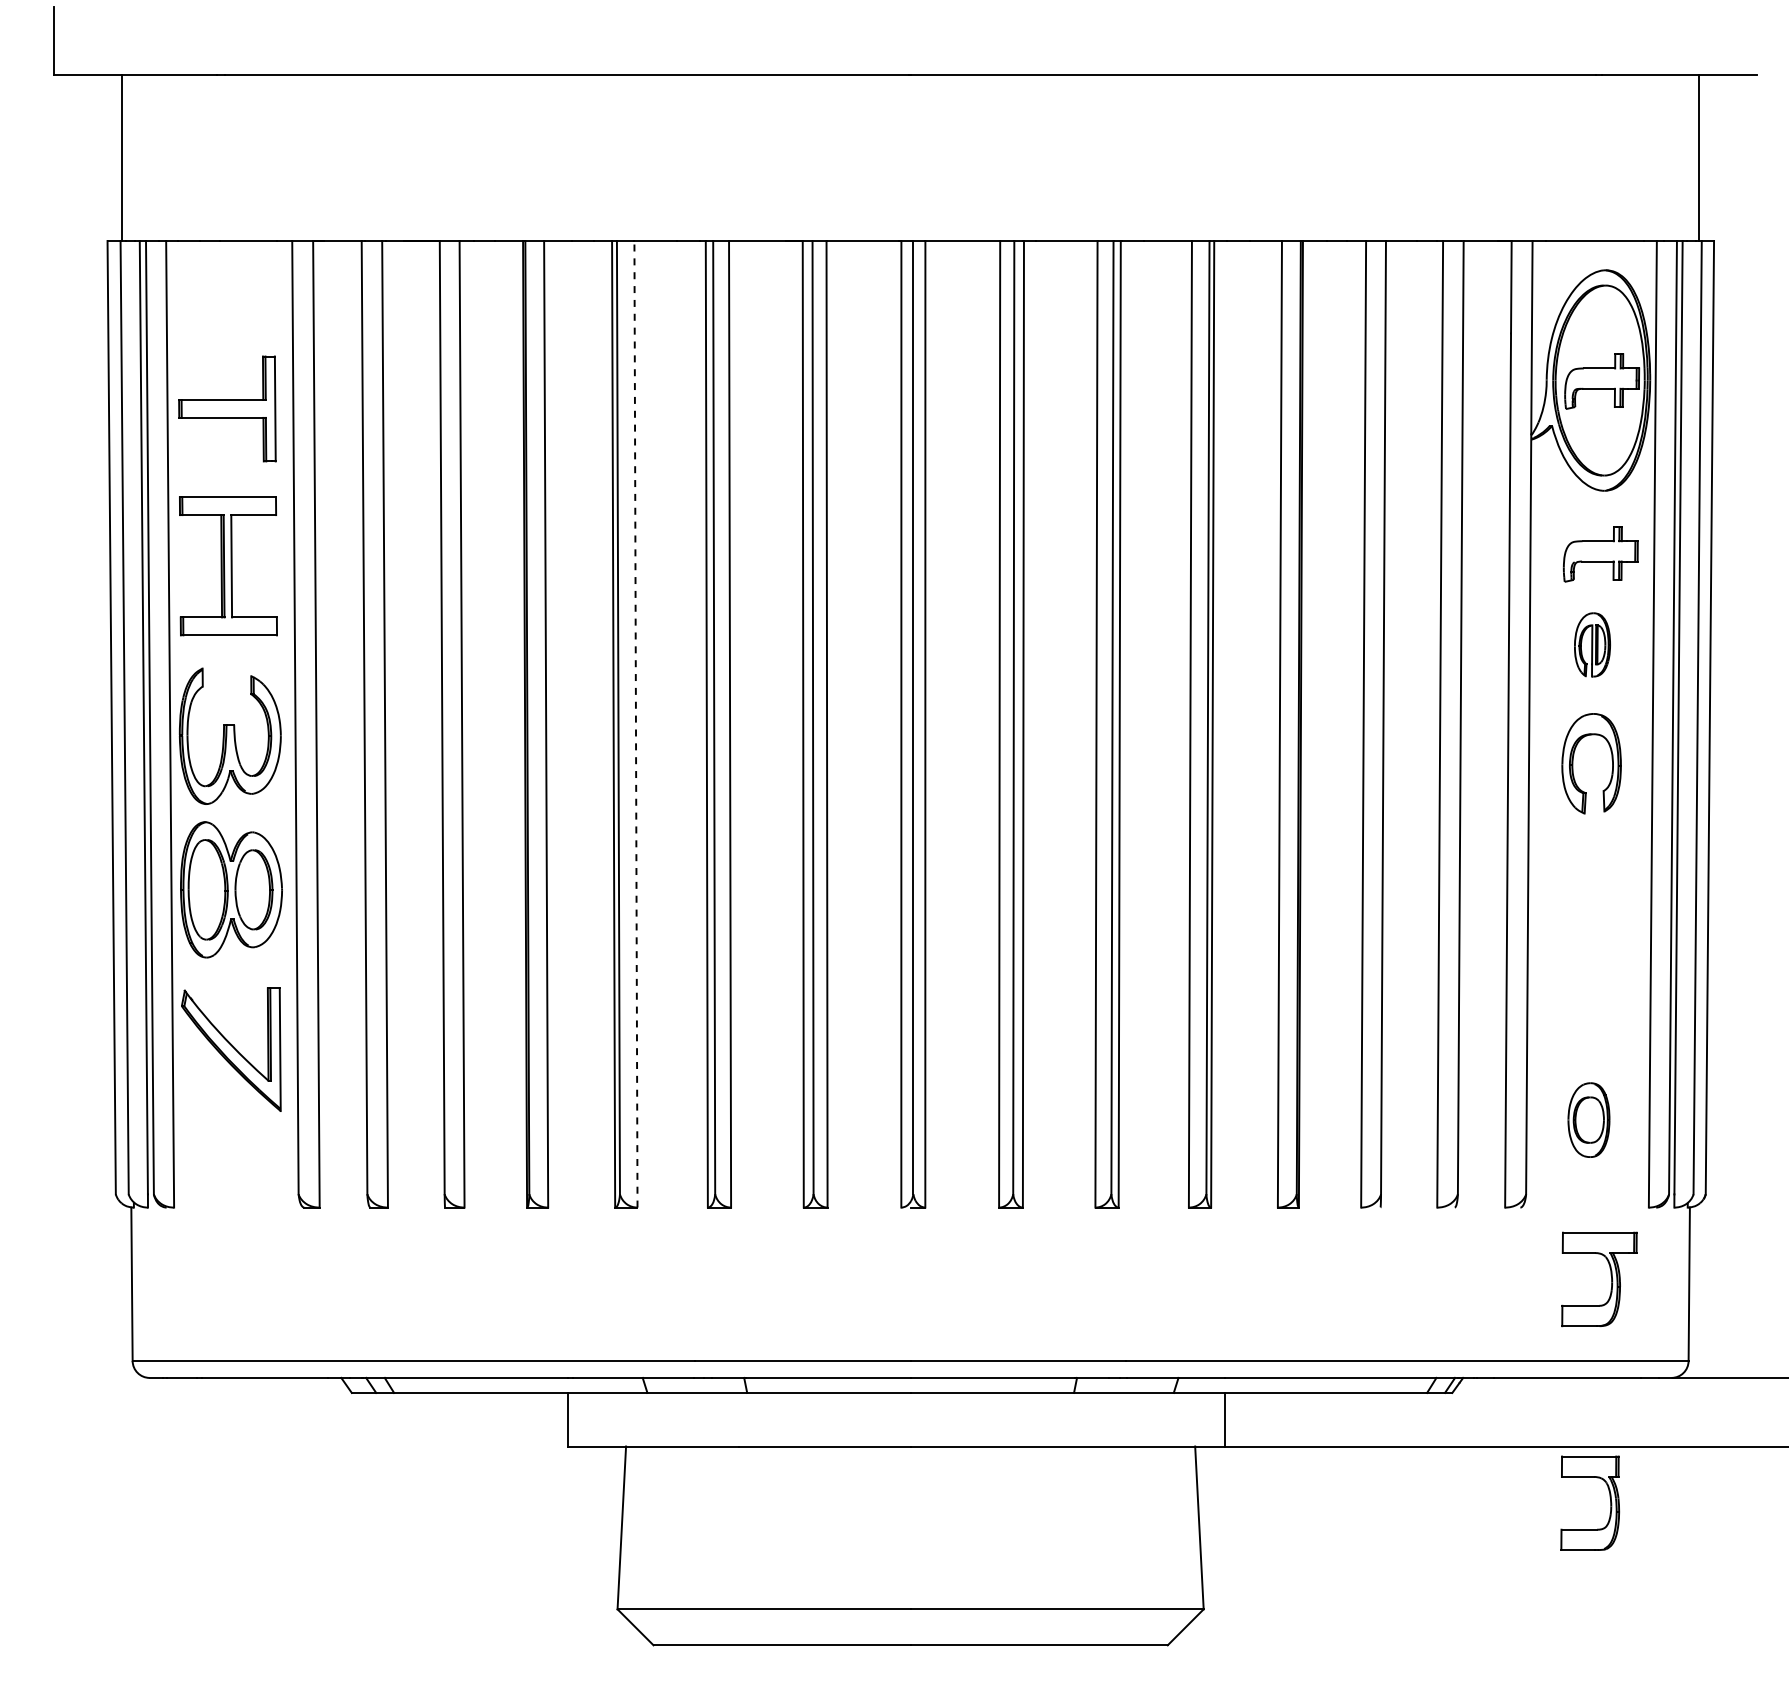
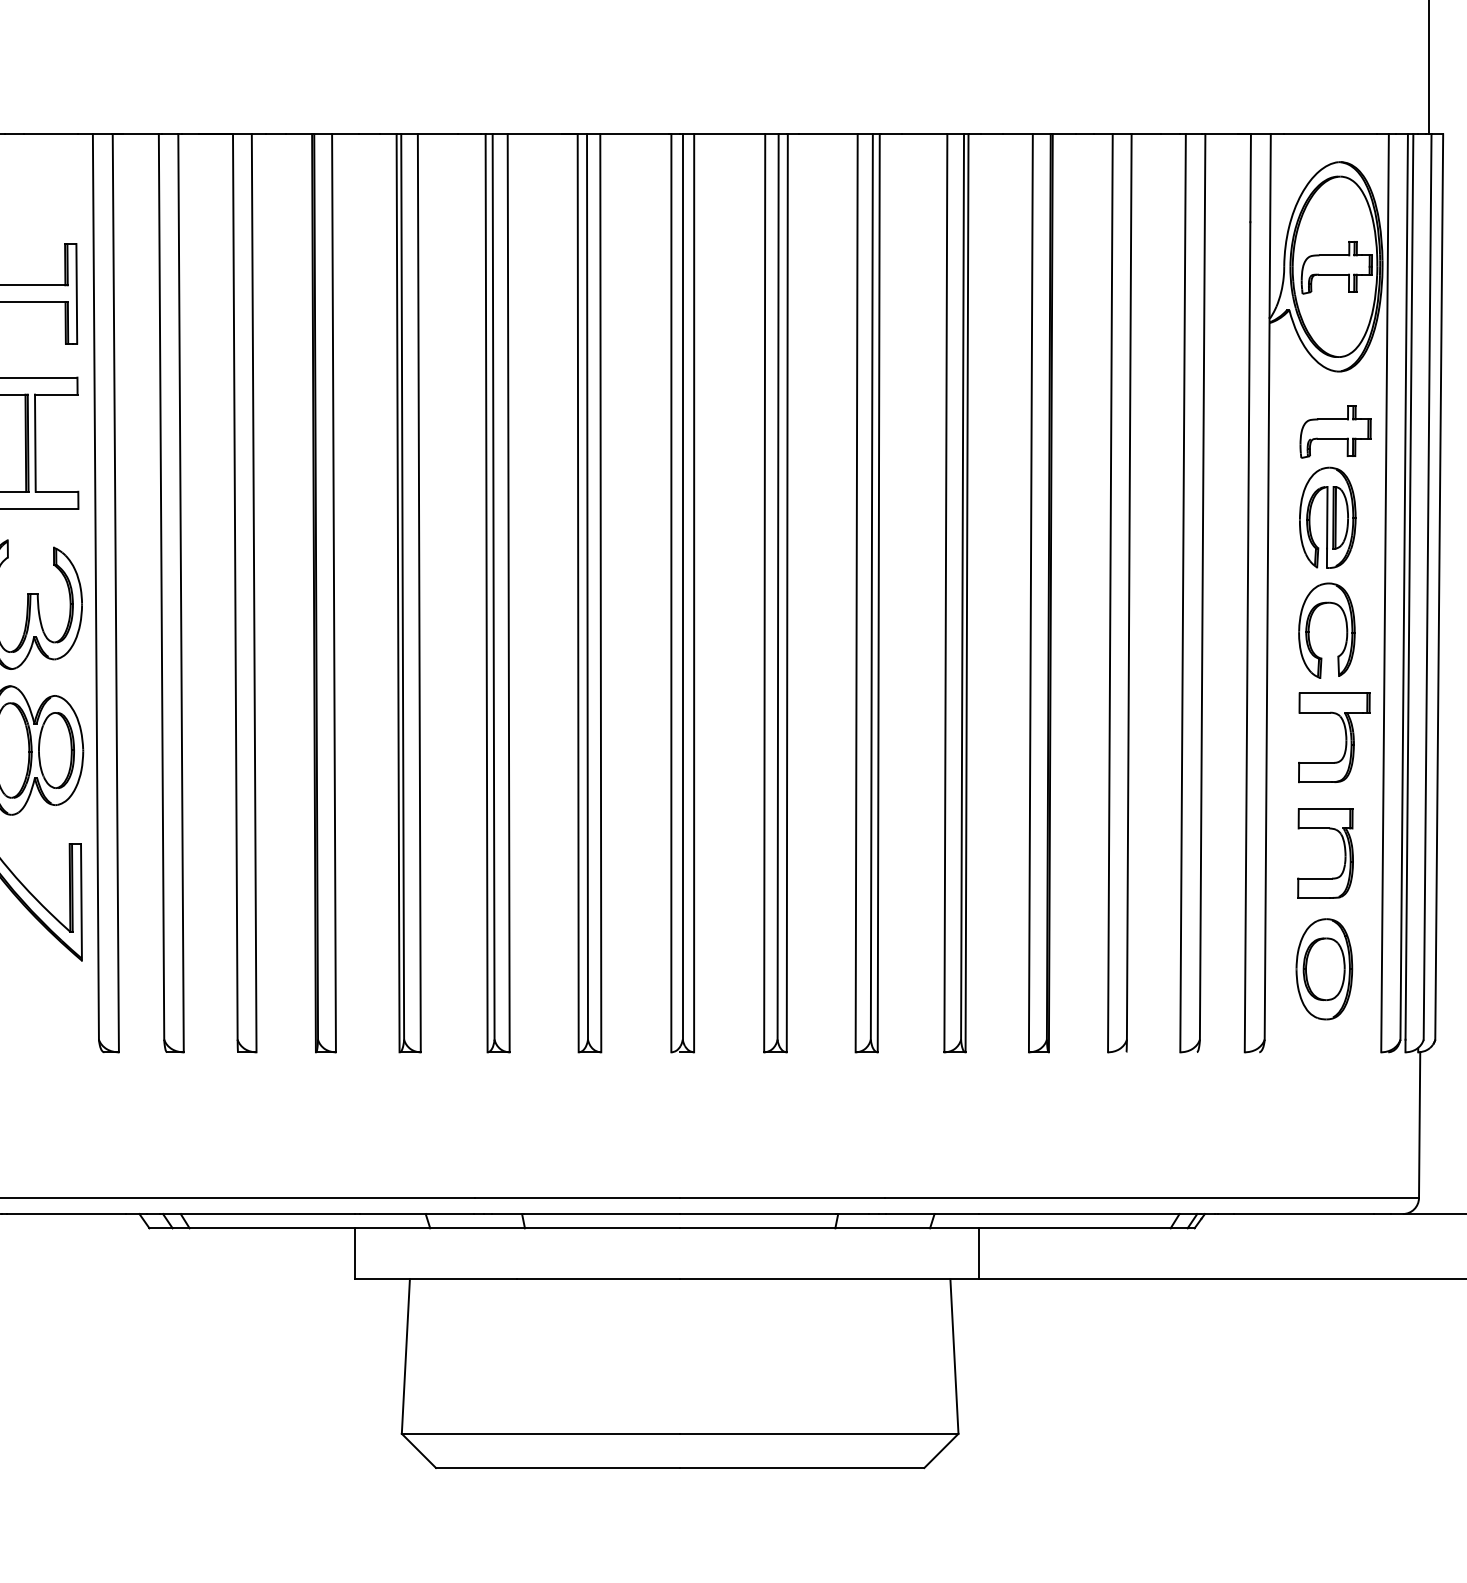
part: (1592, 644) -> (1327, 517), size x1.67
line: (635, 723) -> (418, 592), dashed -> solid
part: (1588, 1119) -> (1323, 968), size x1.43
part: (1610, 1275) -> (1344, 734), moved
part: (1609, 1497) -> (1343, 848), moved

